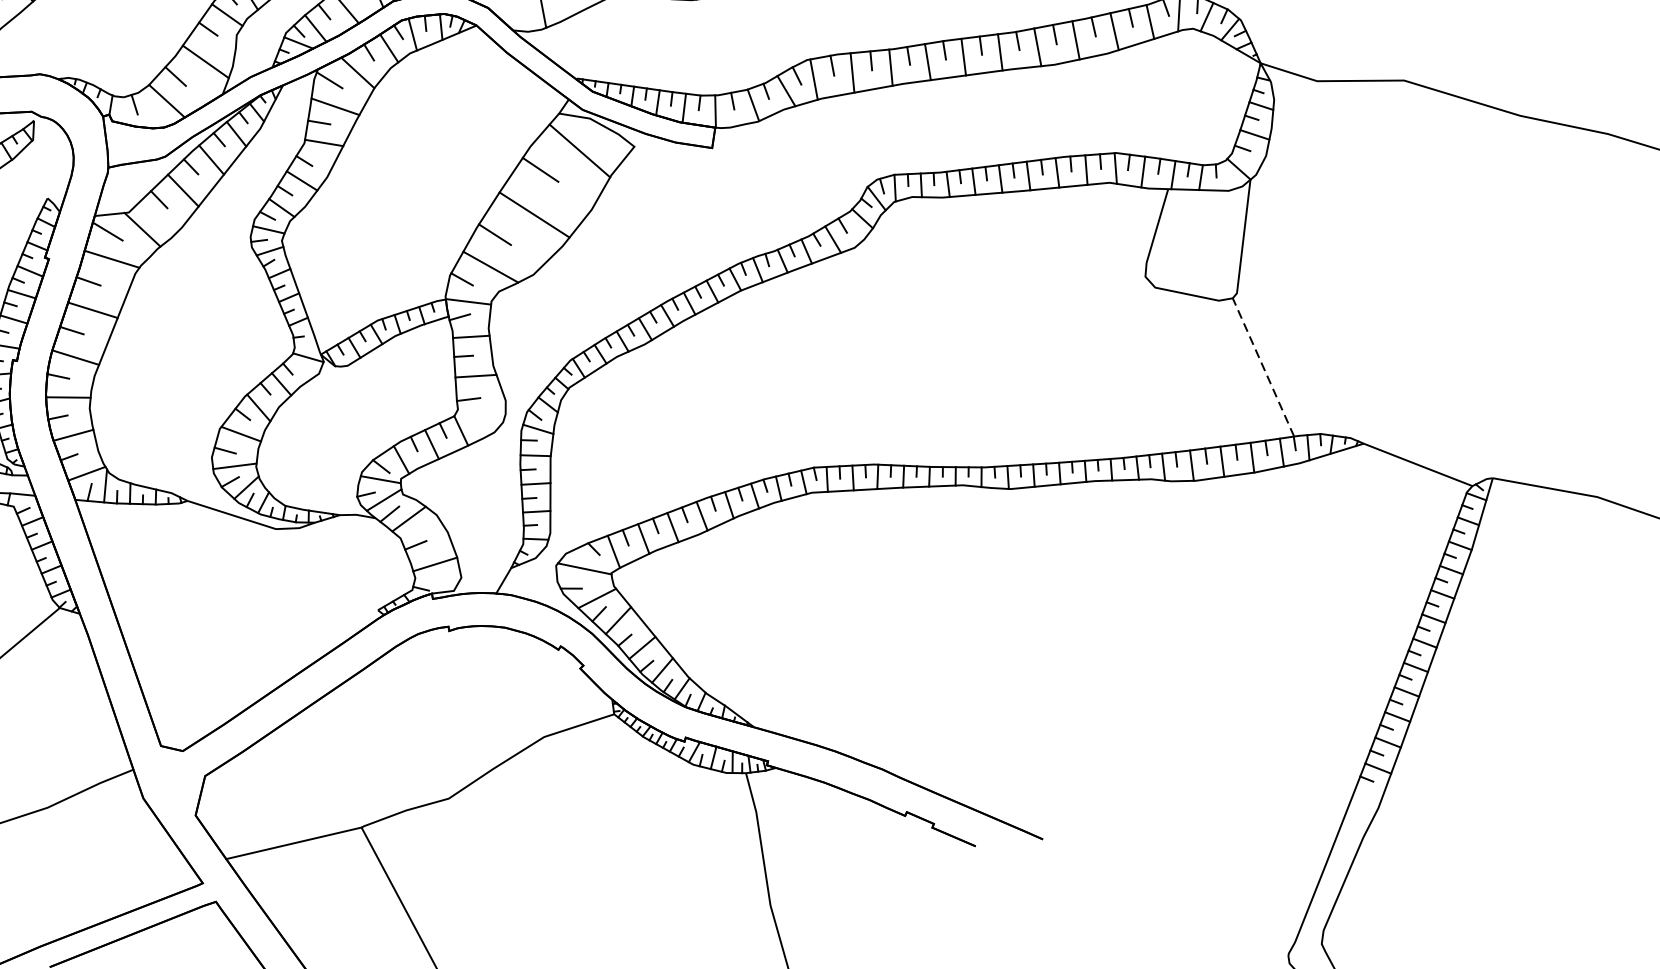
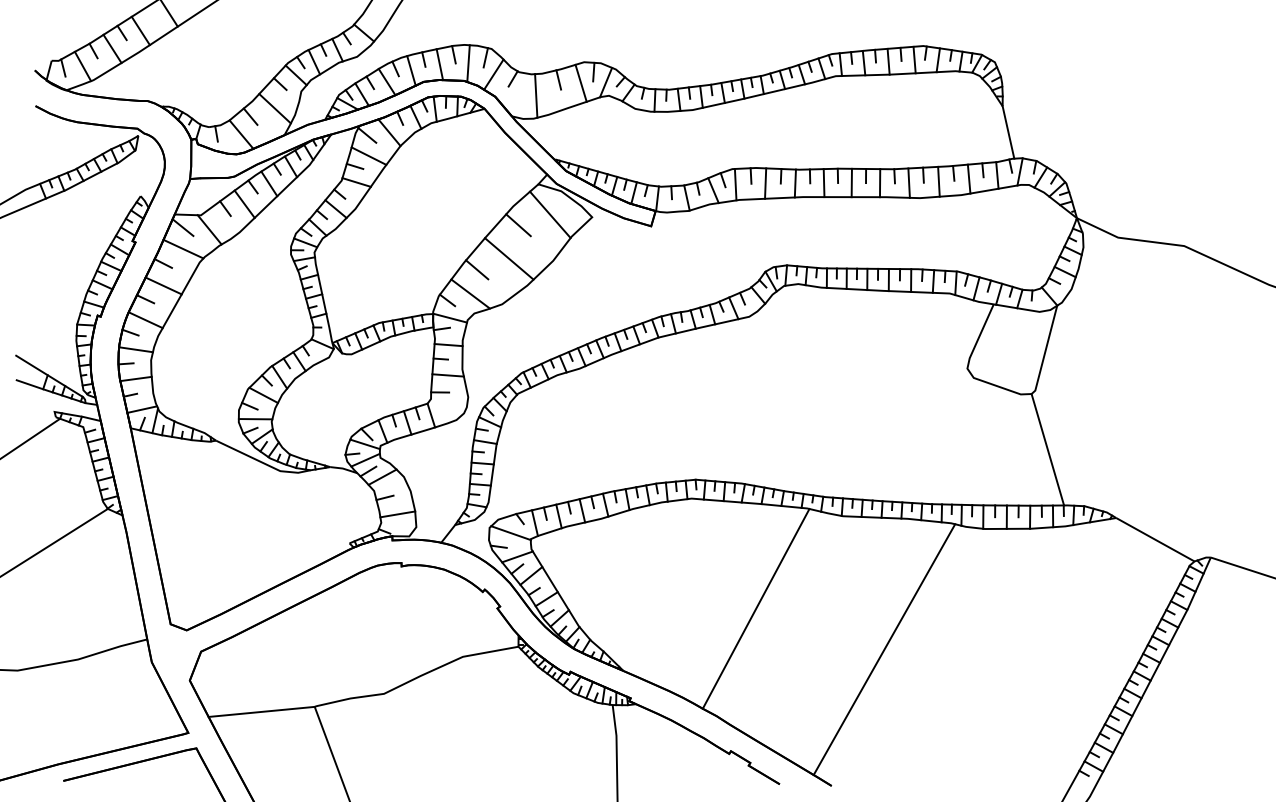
line: (1263, 367) -> (1047, 449), dashed -> solid
line: (913, 623) -> (755, 608), added
line: (1087, 653) -> (884, 649), added

